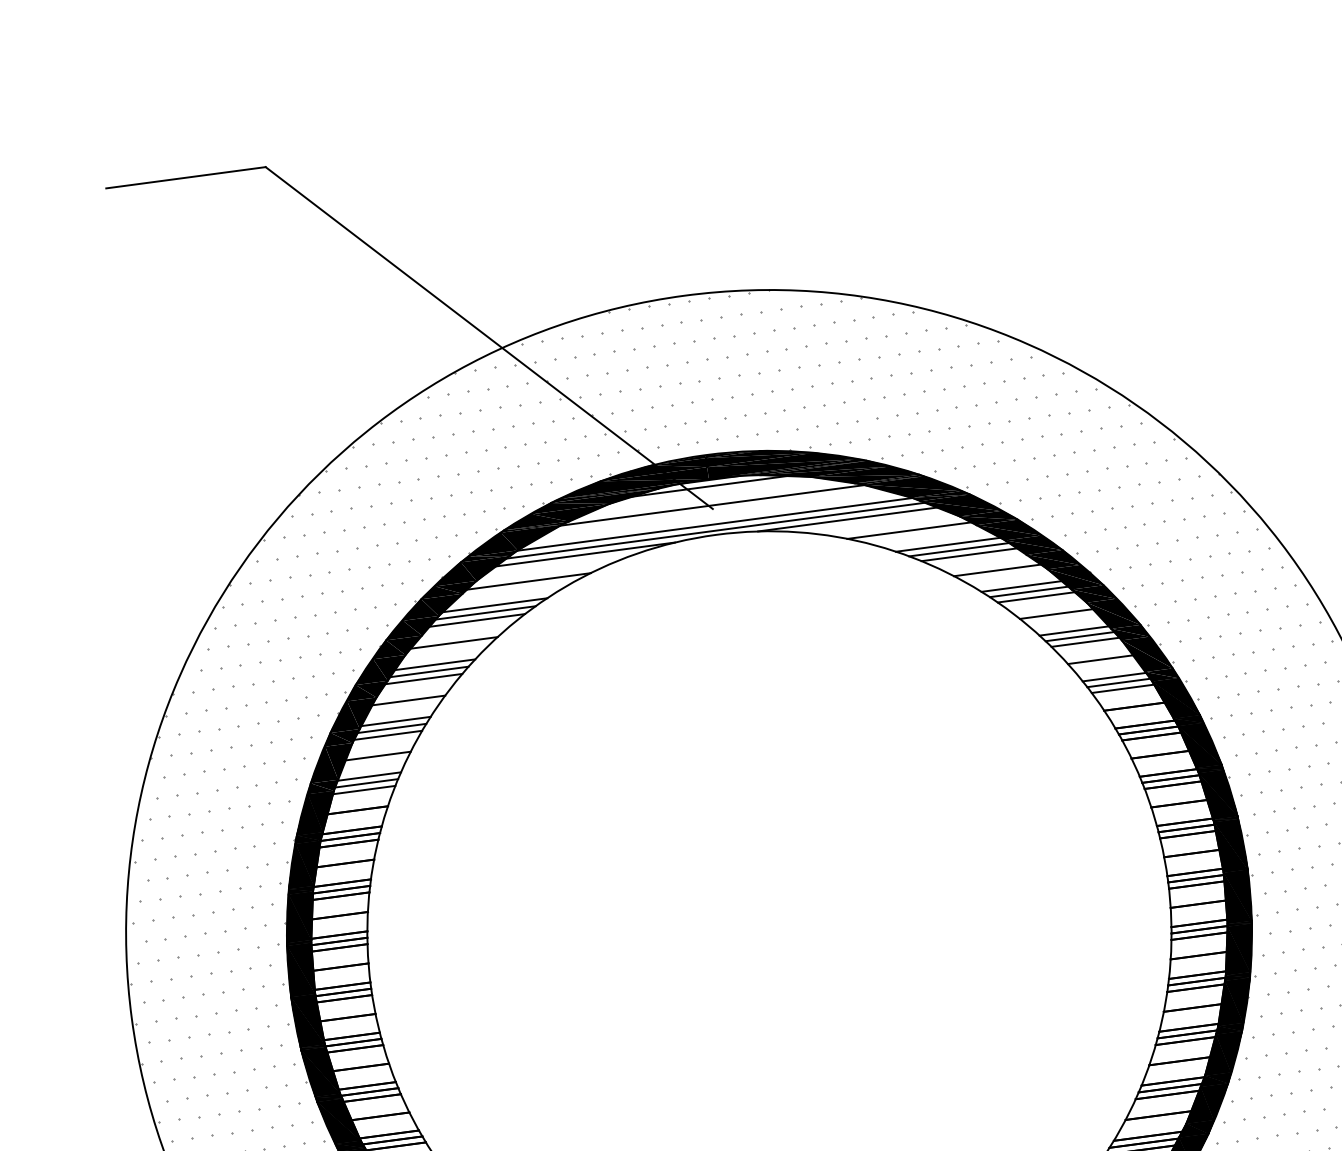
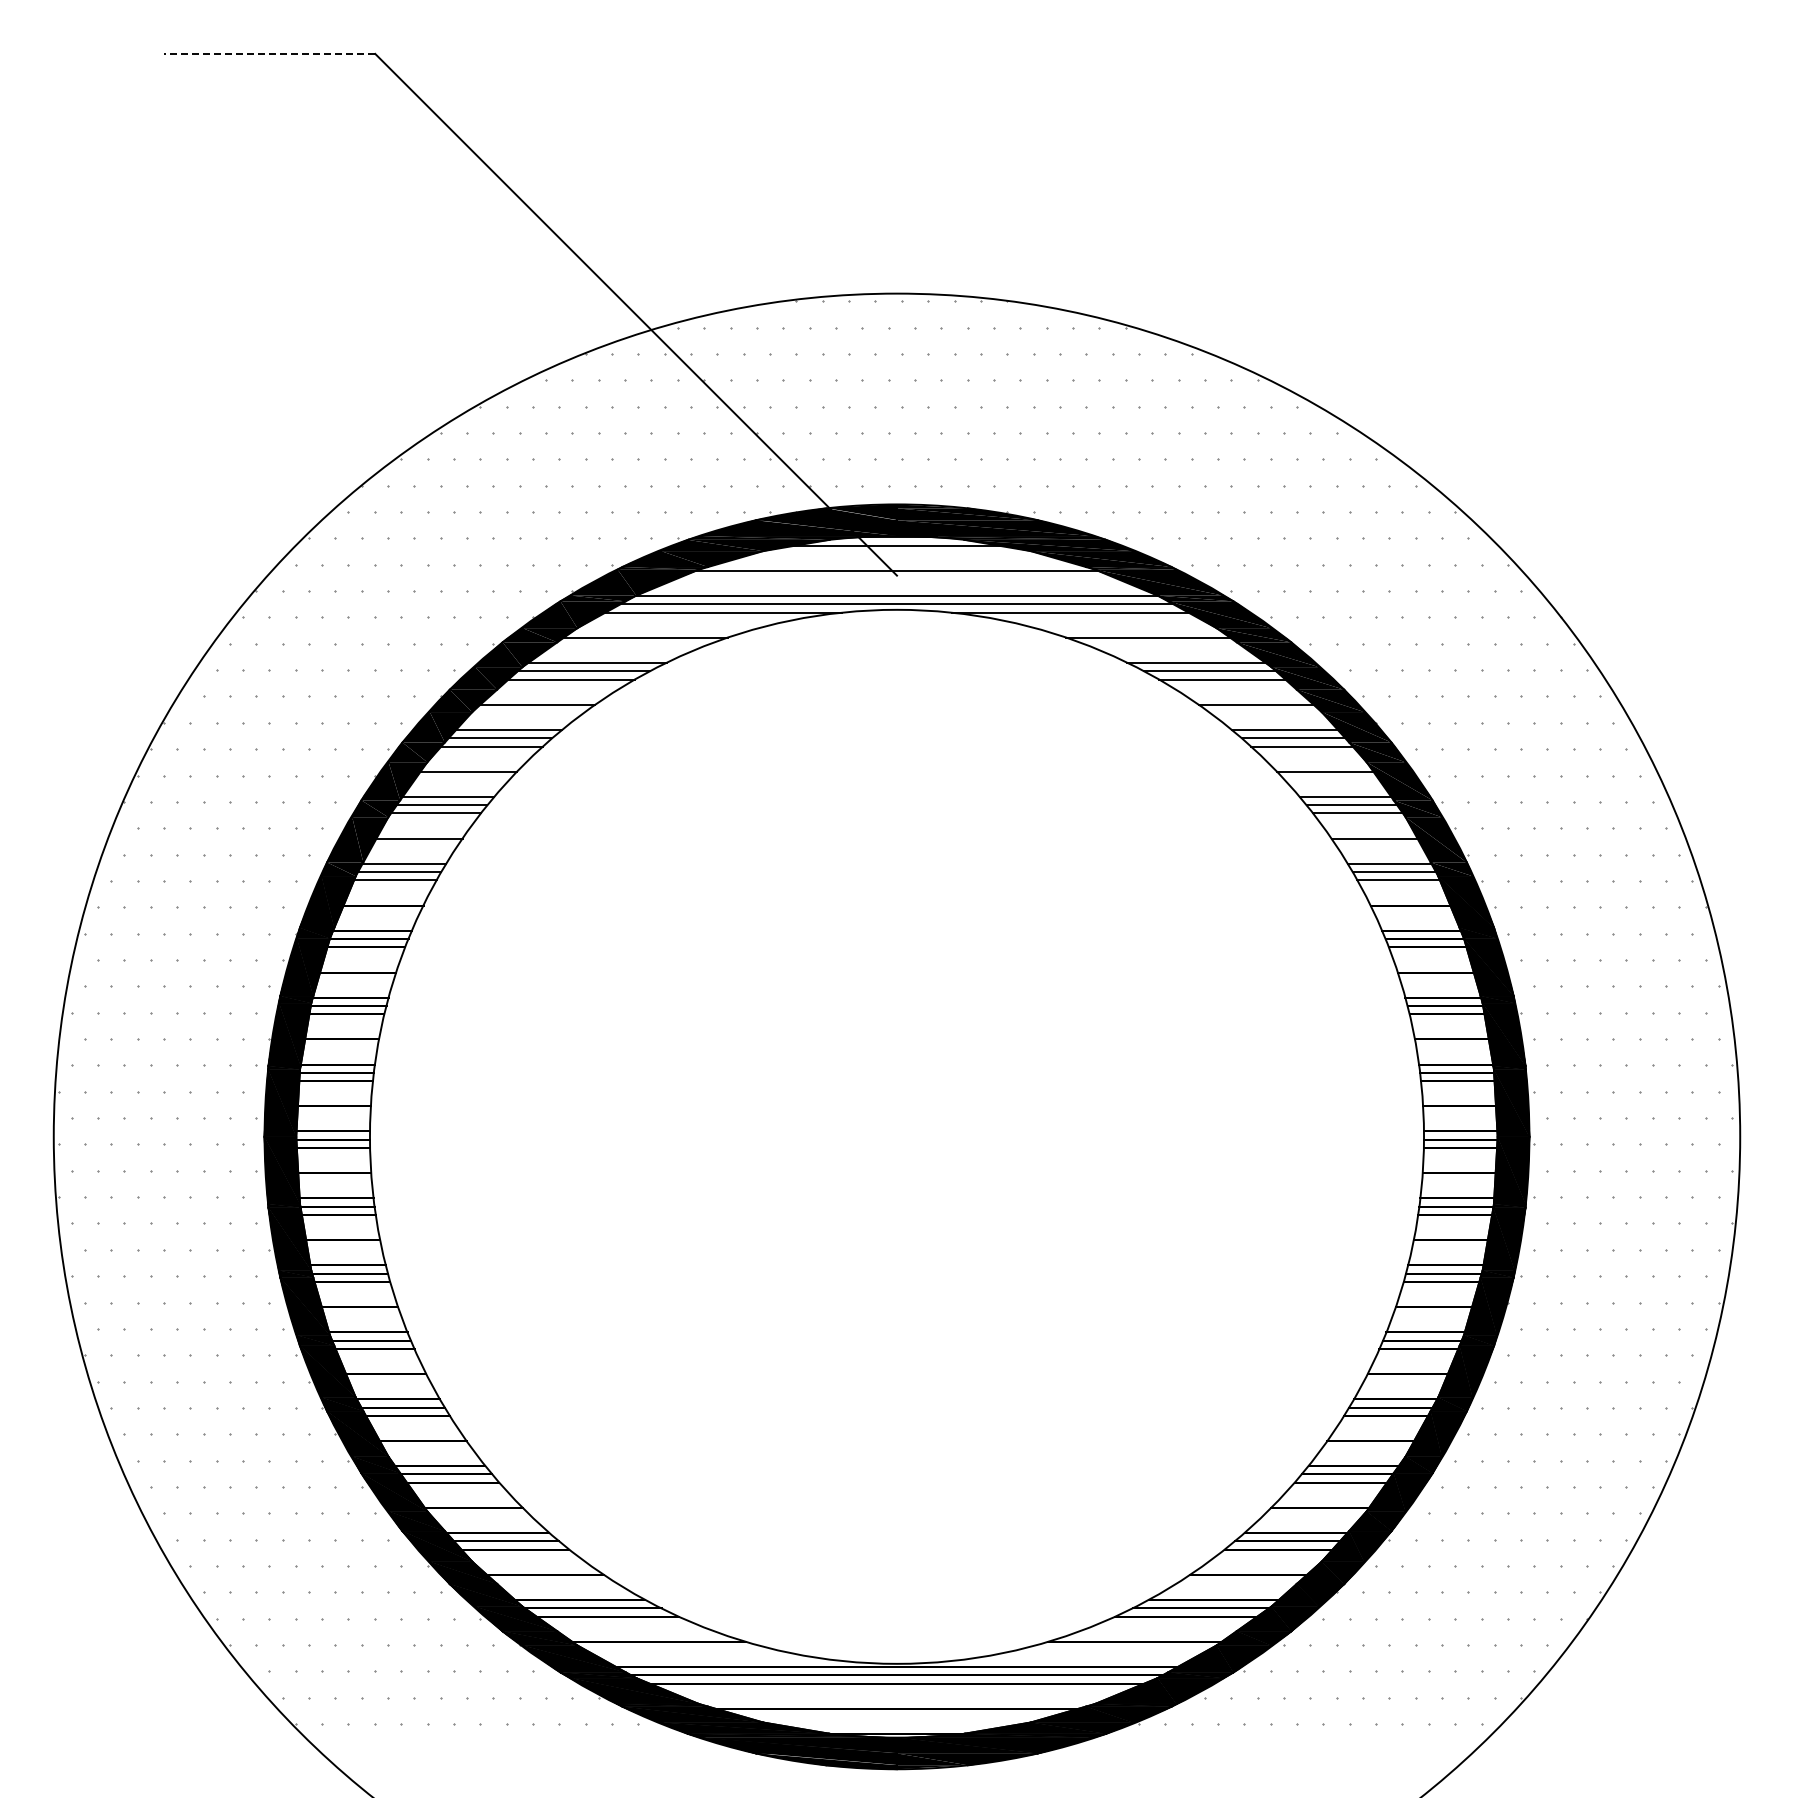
line: (185, 177) -> (269, 53), solid -> dashed

